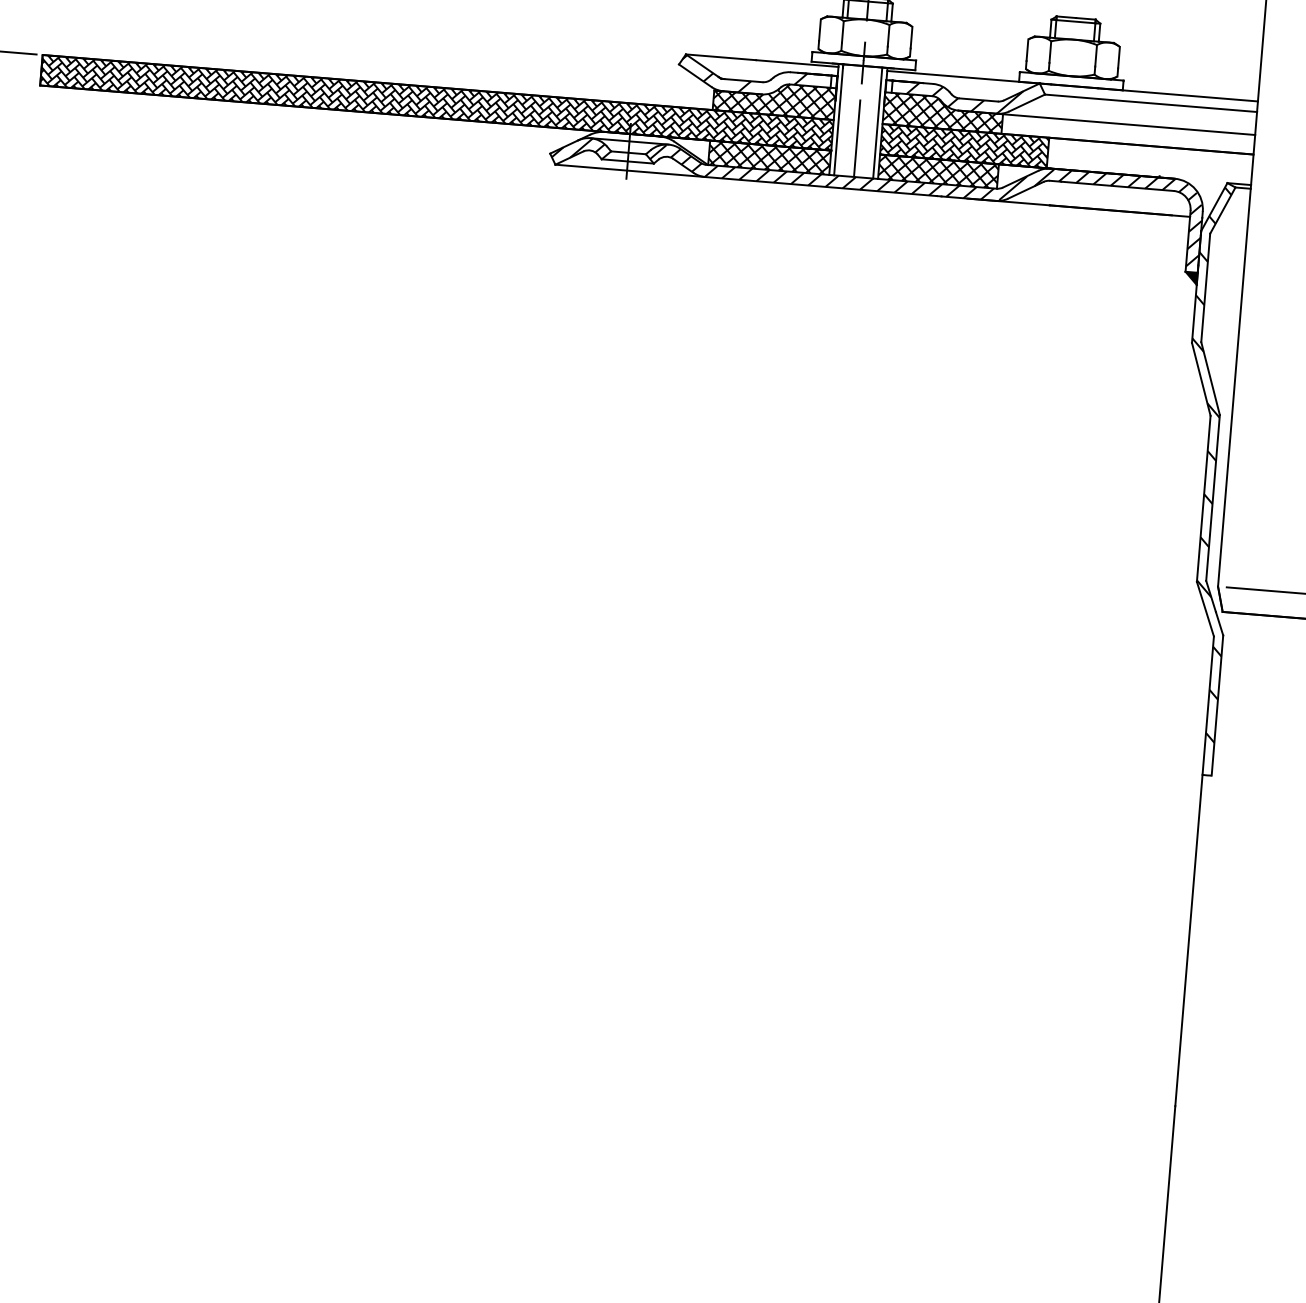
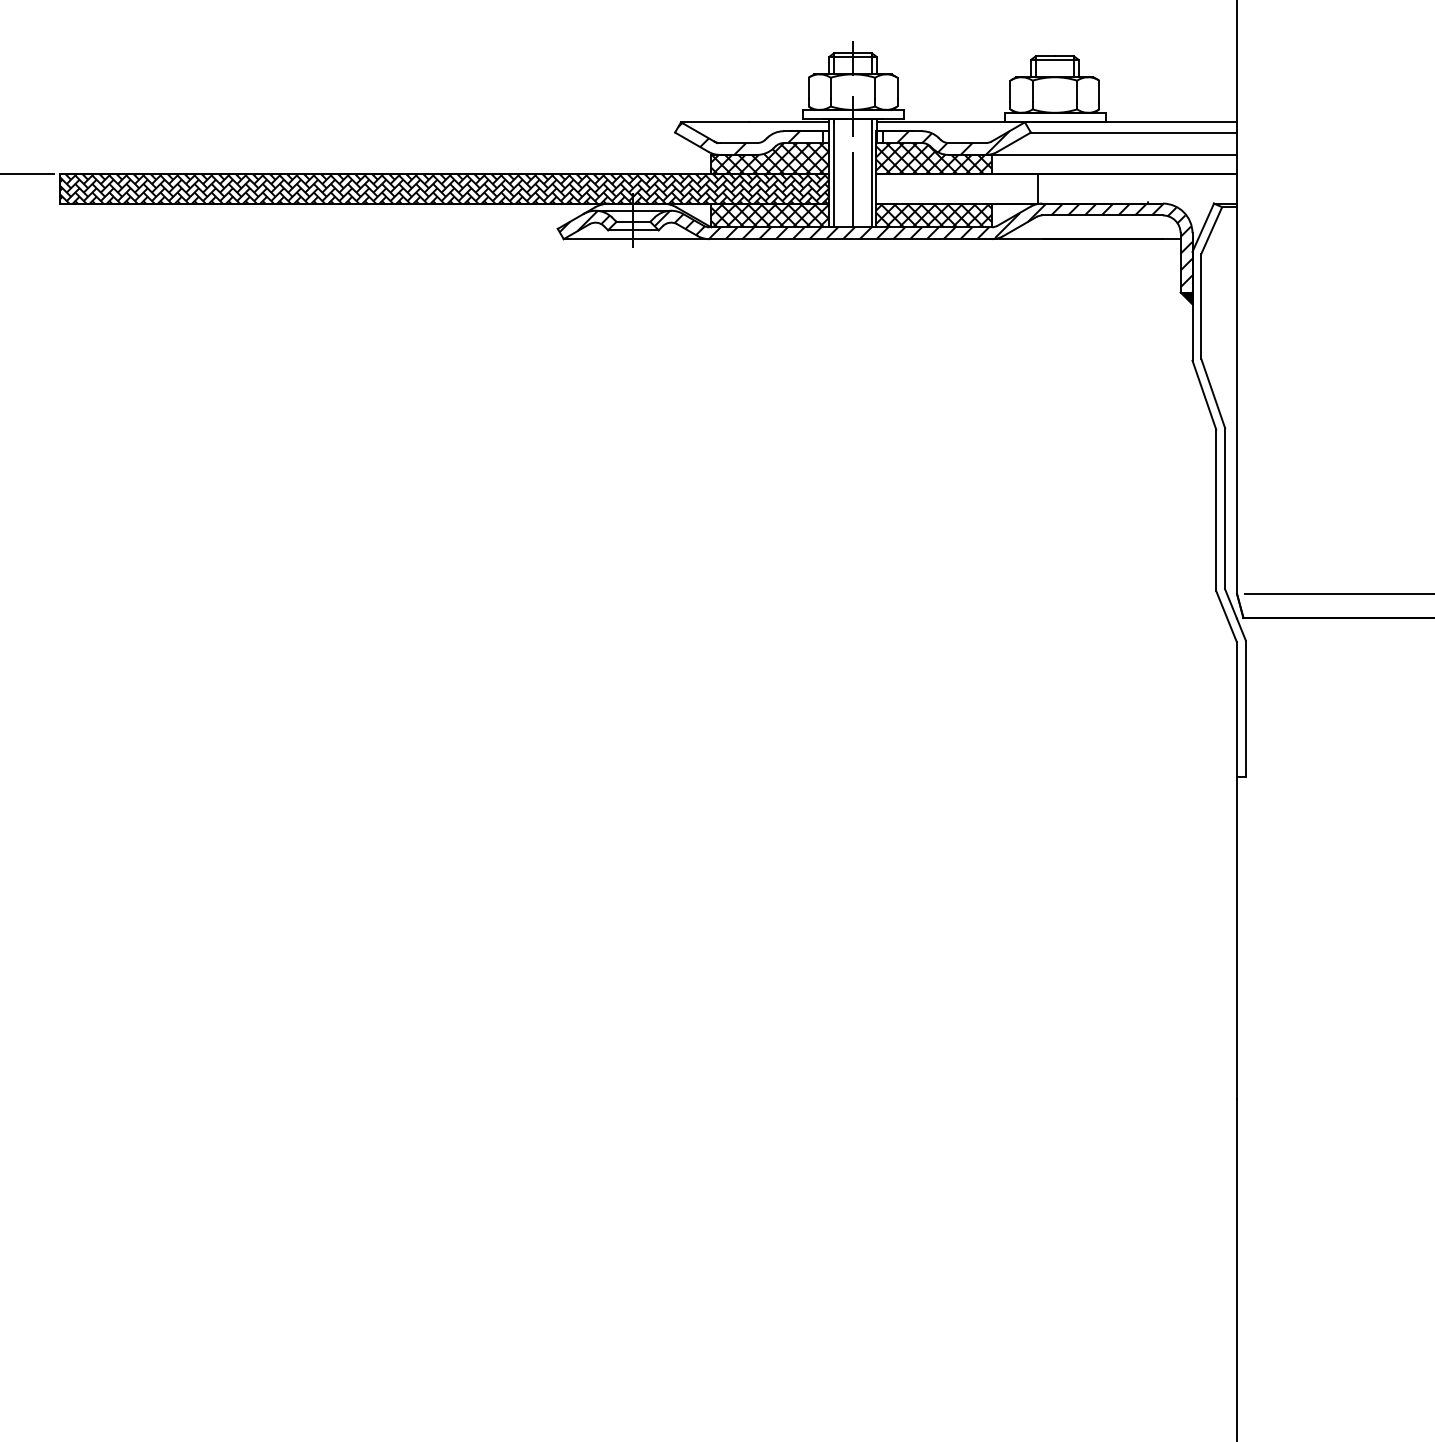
hatch: (964, 145) -> (957, 188), removed
hatch: (1208, 464) -> (1218, 476), removed

